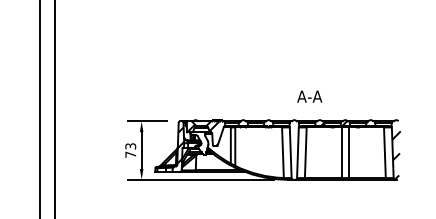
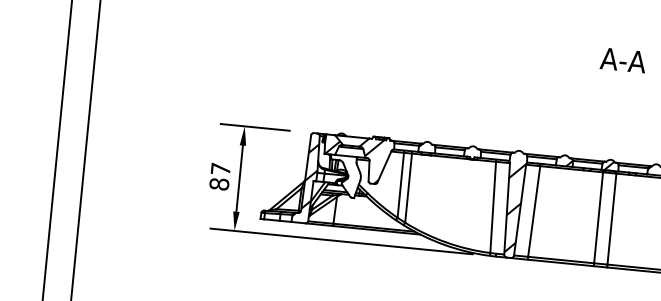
text: (309, 96) -> (622, 60), moved
text: (130, 150) -> (219, 176), 73 -> 87
hatch: (294, 151) -> (514, 207), added

